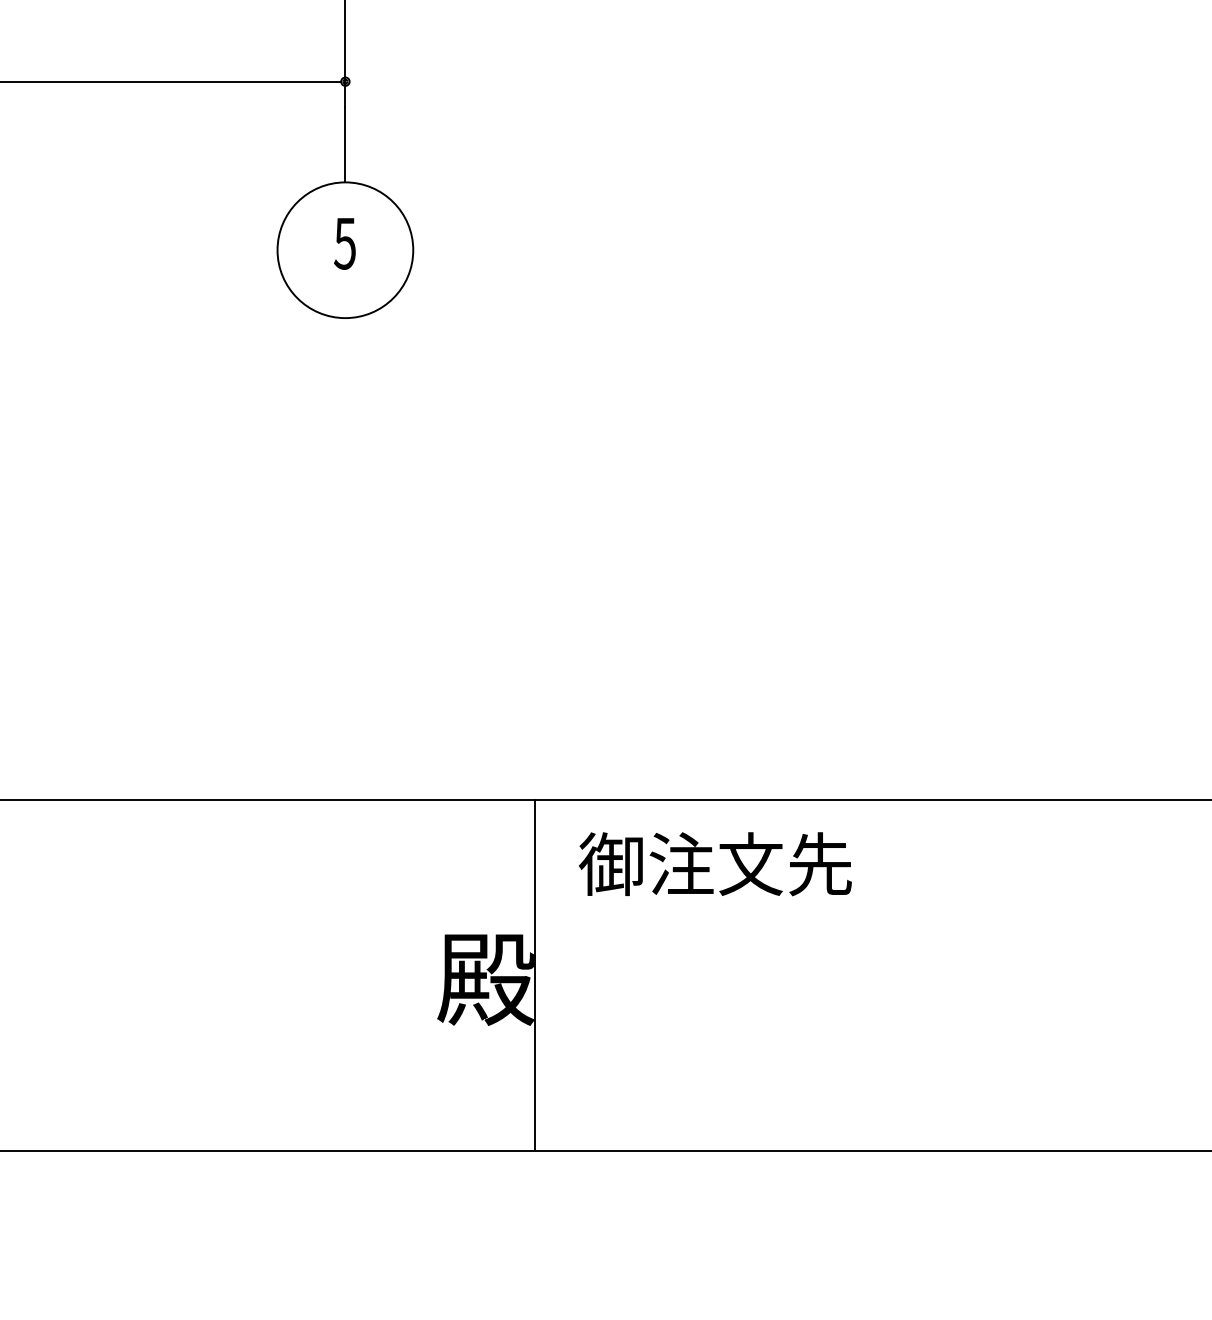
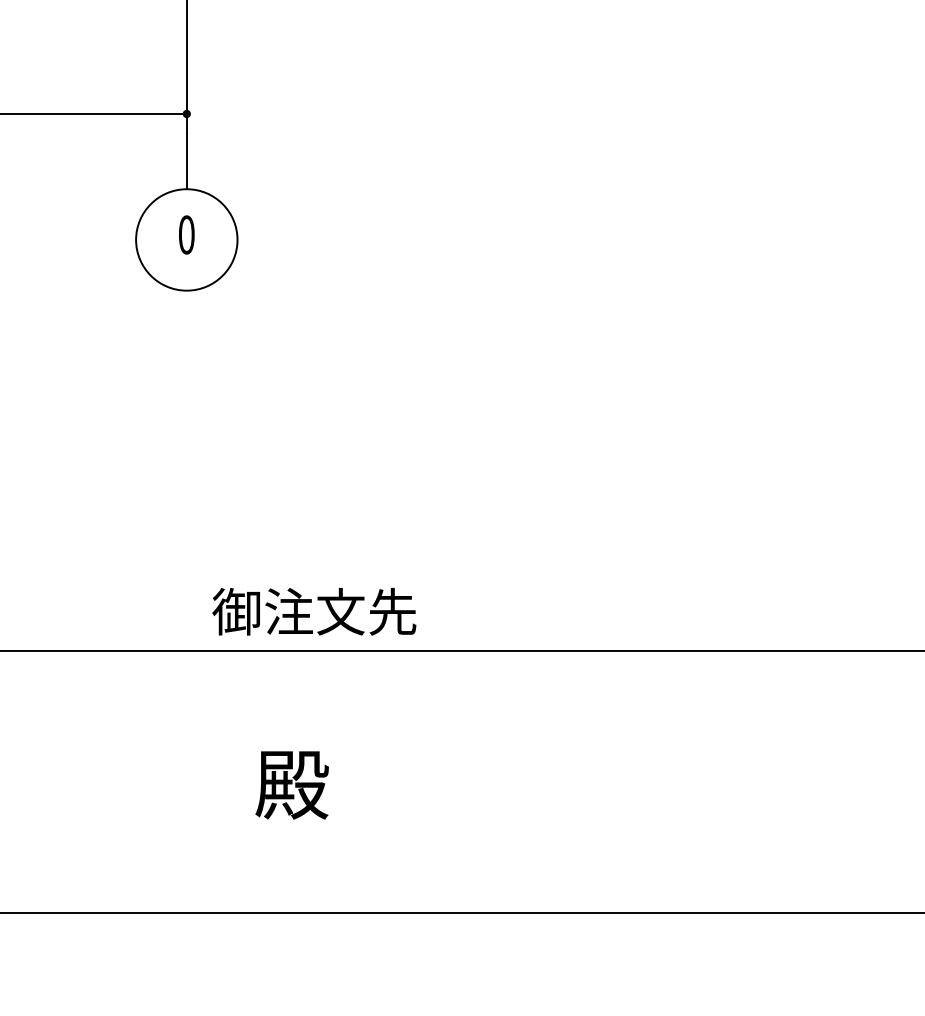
text: (344, 242) -> (186, 234), 5 -> 0
text: (715, 863) -> (314, 611), moved
line: (534, 974) -> (328, 781), removed

